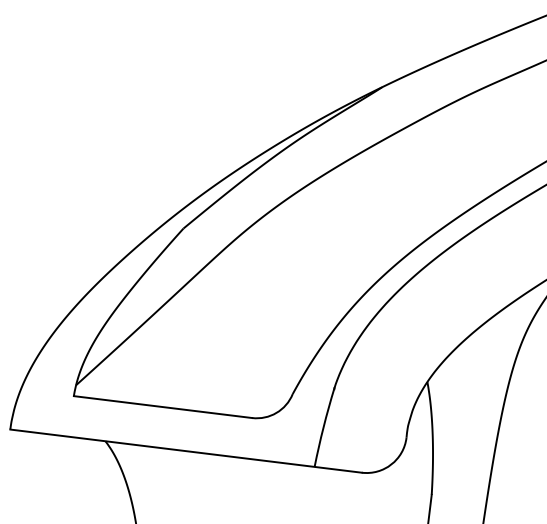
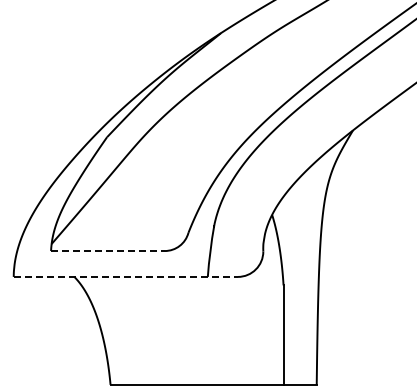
line: (162, 407) -> (107, 251), solid -> dashed
line: (187, 450) -> (126, 276), solid -> dashed

